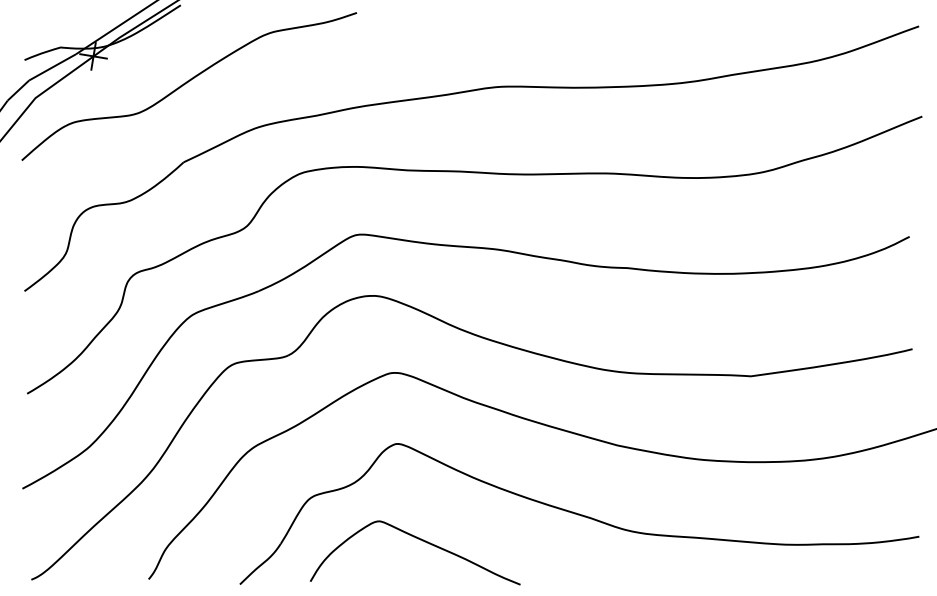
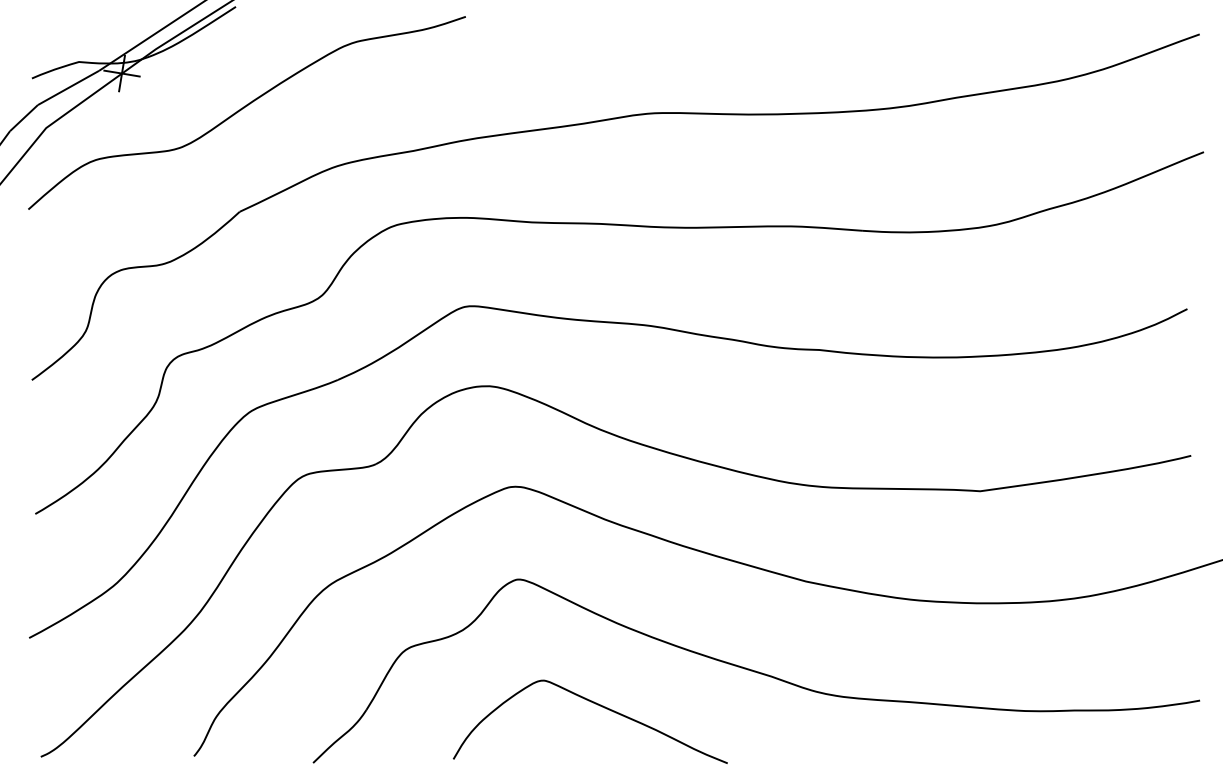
curve: (420, 540) -> (597, 705), moved

